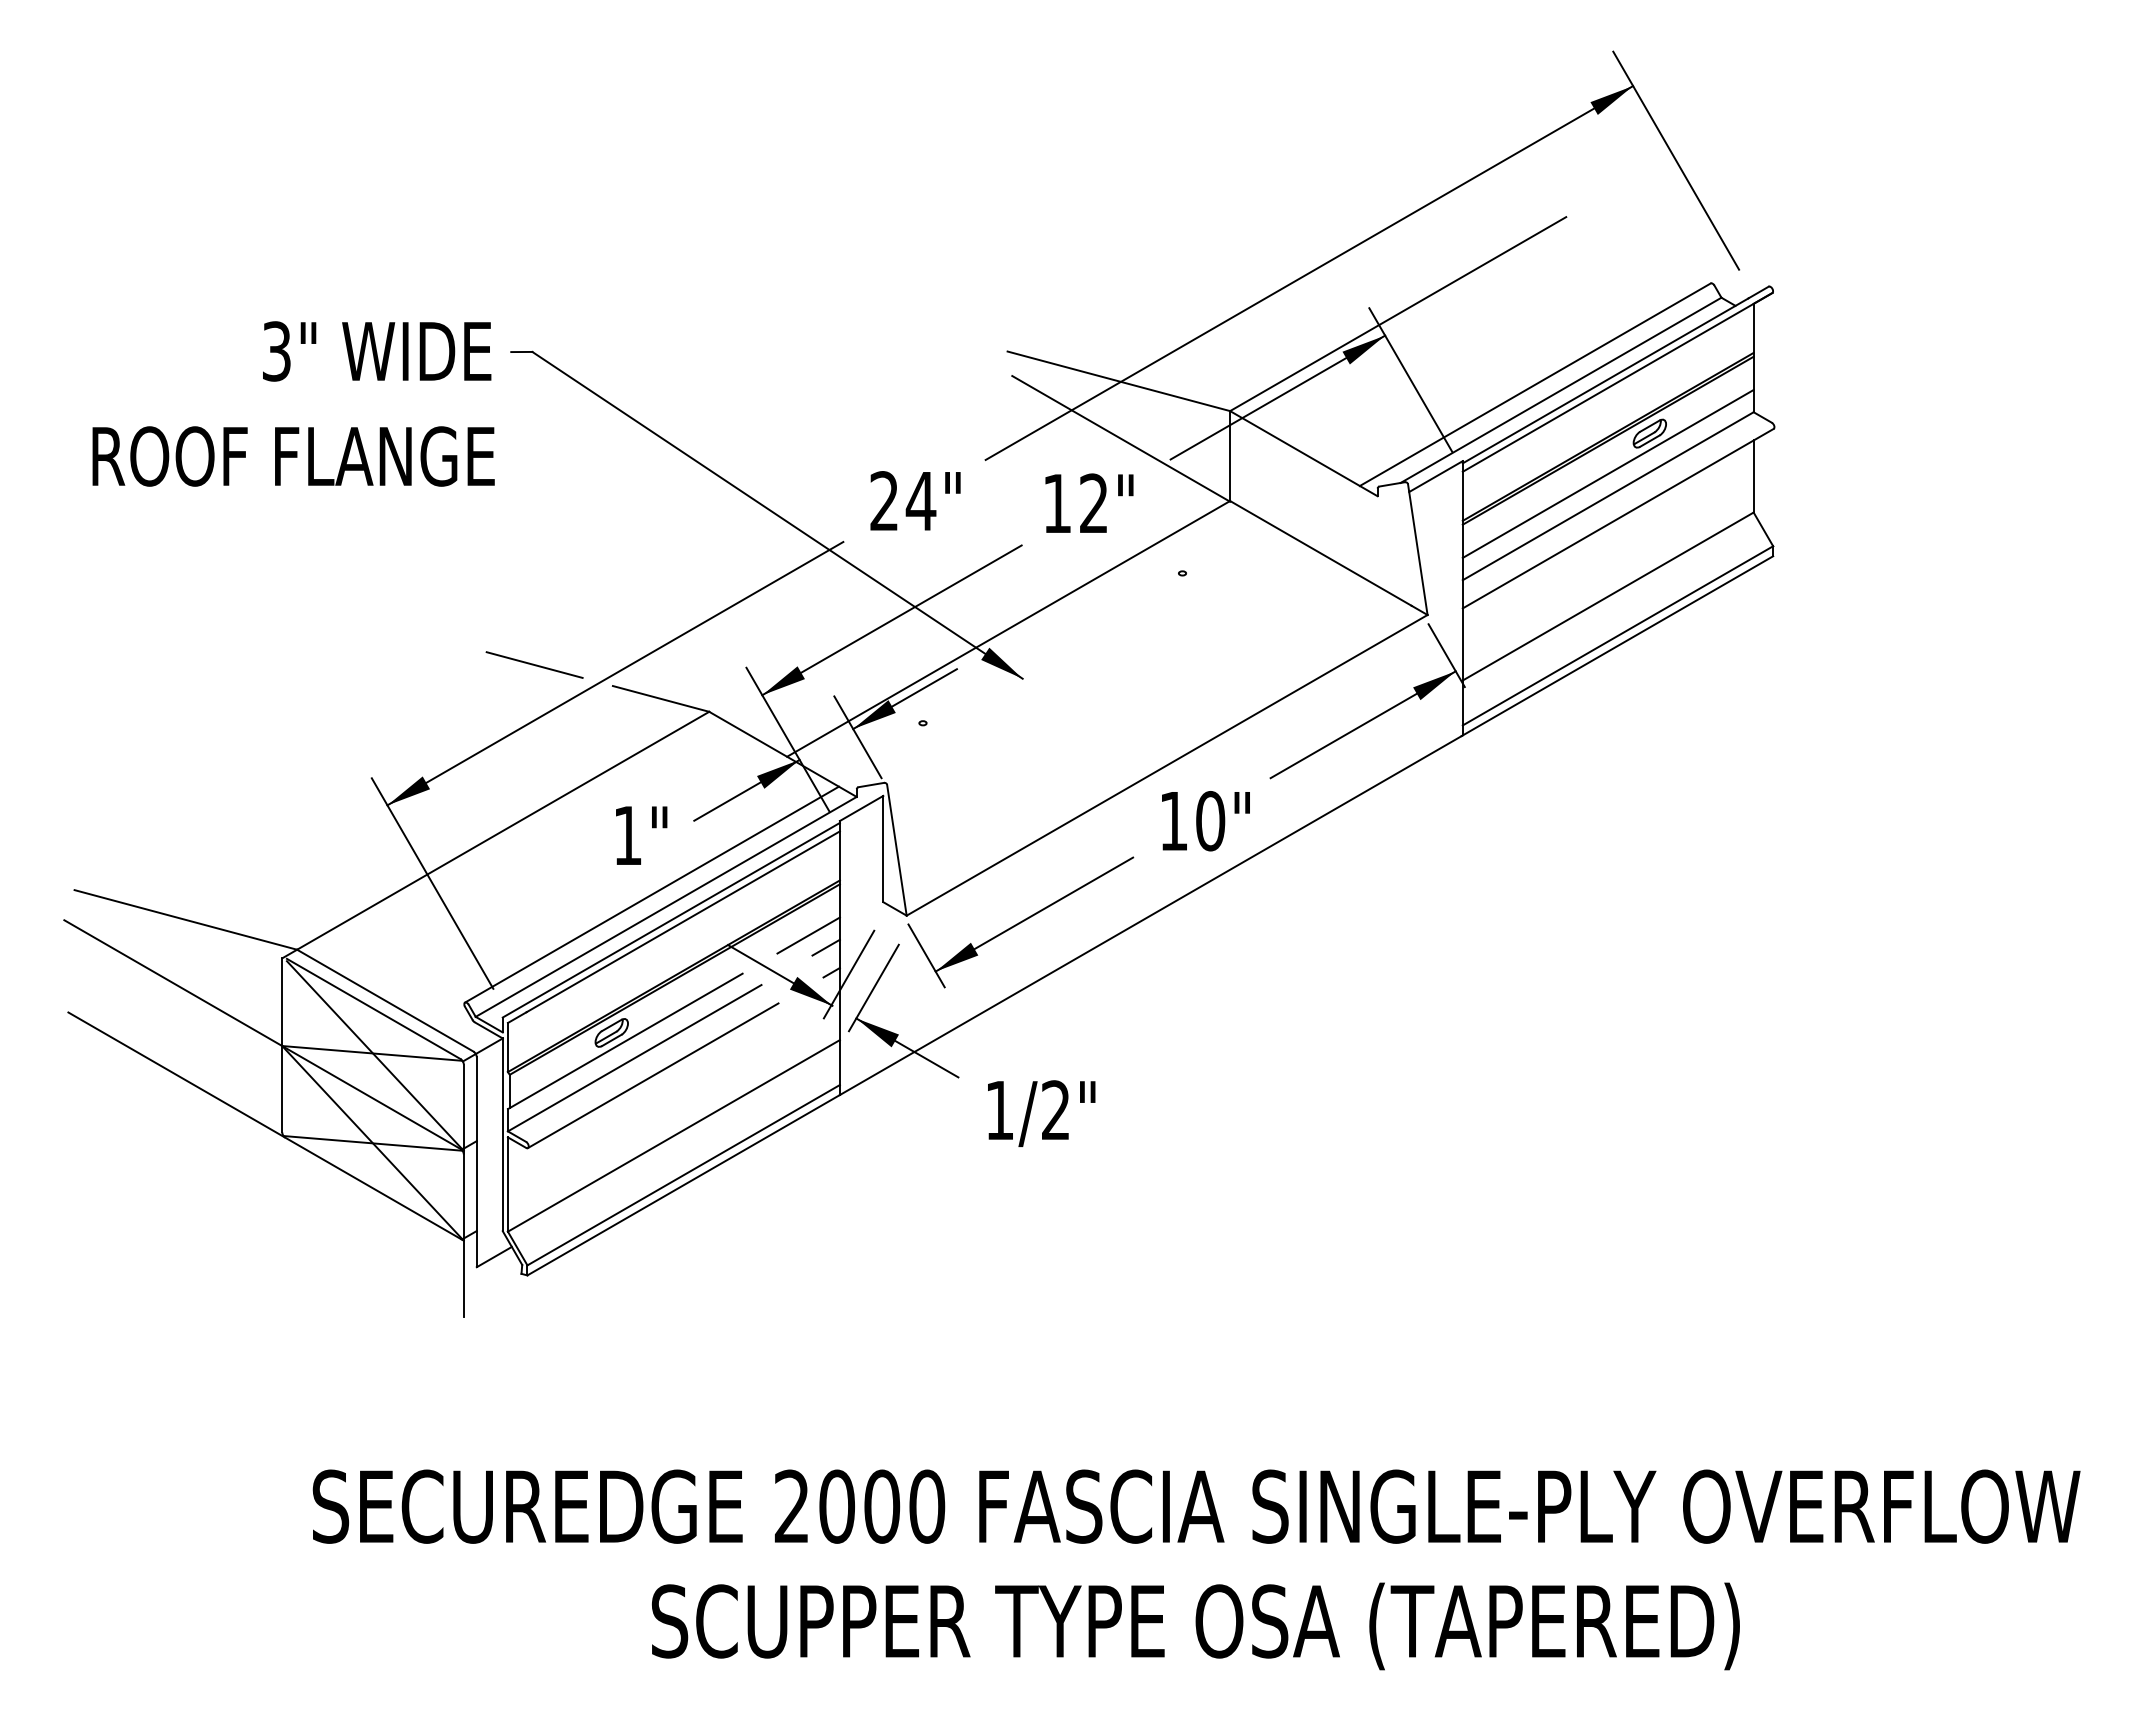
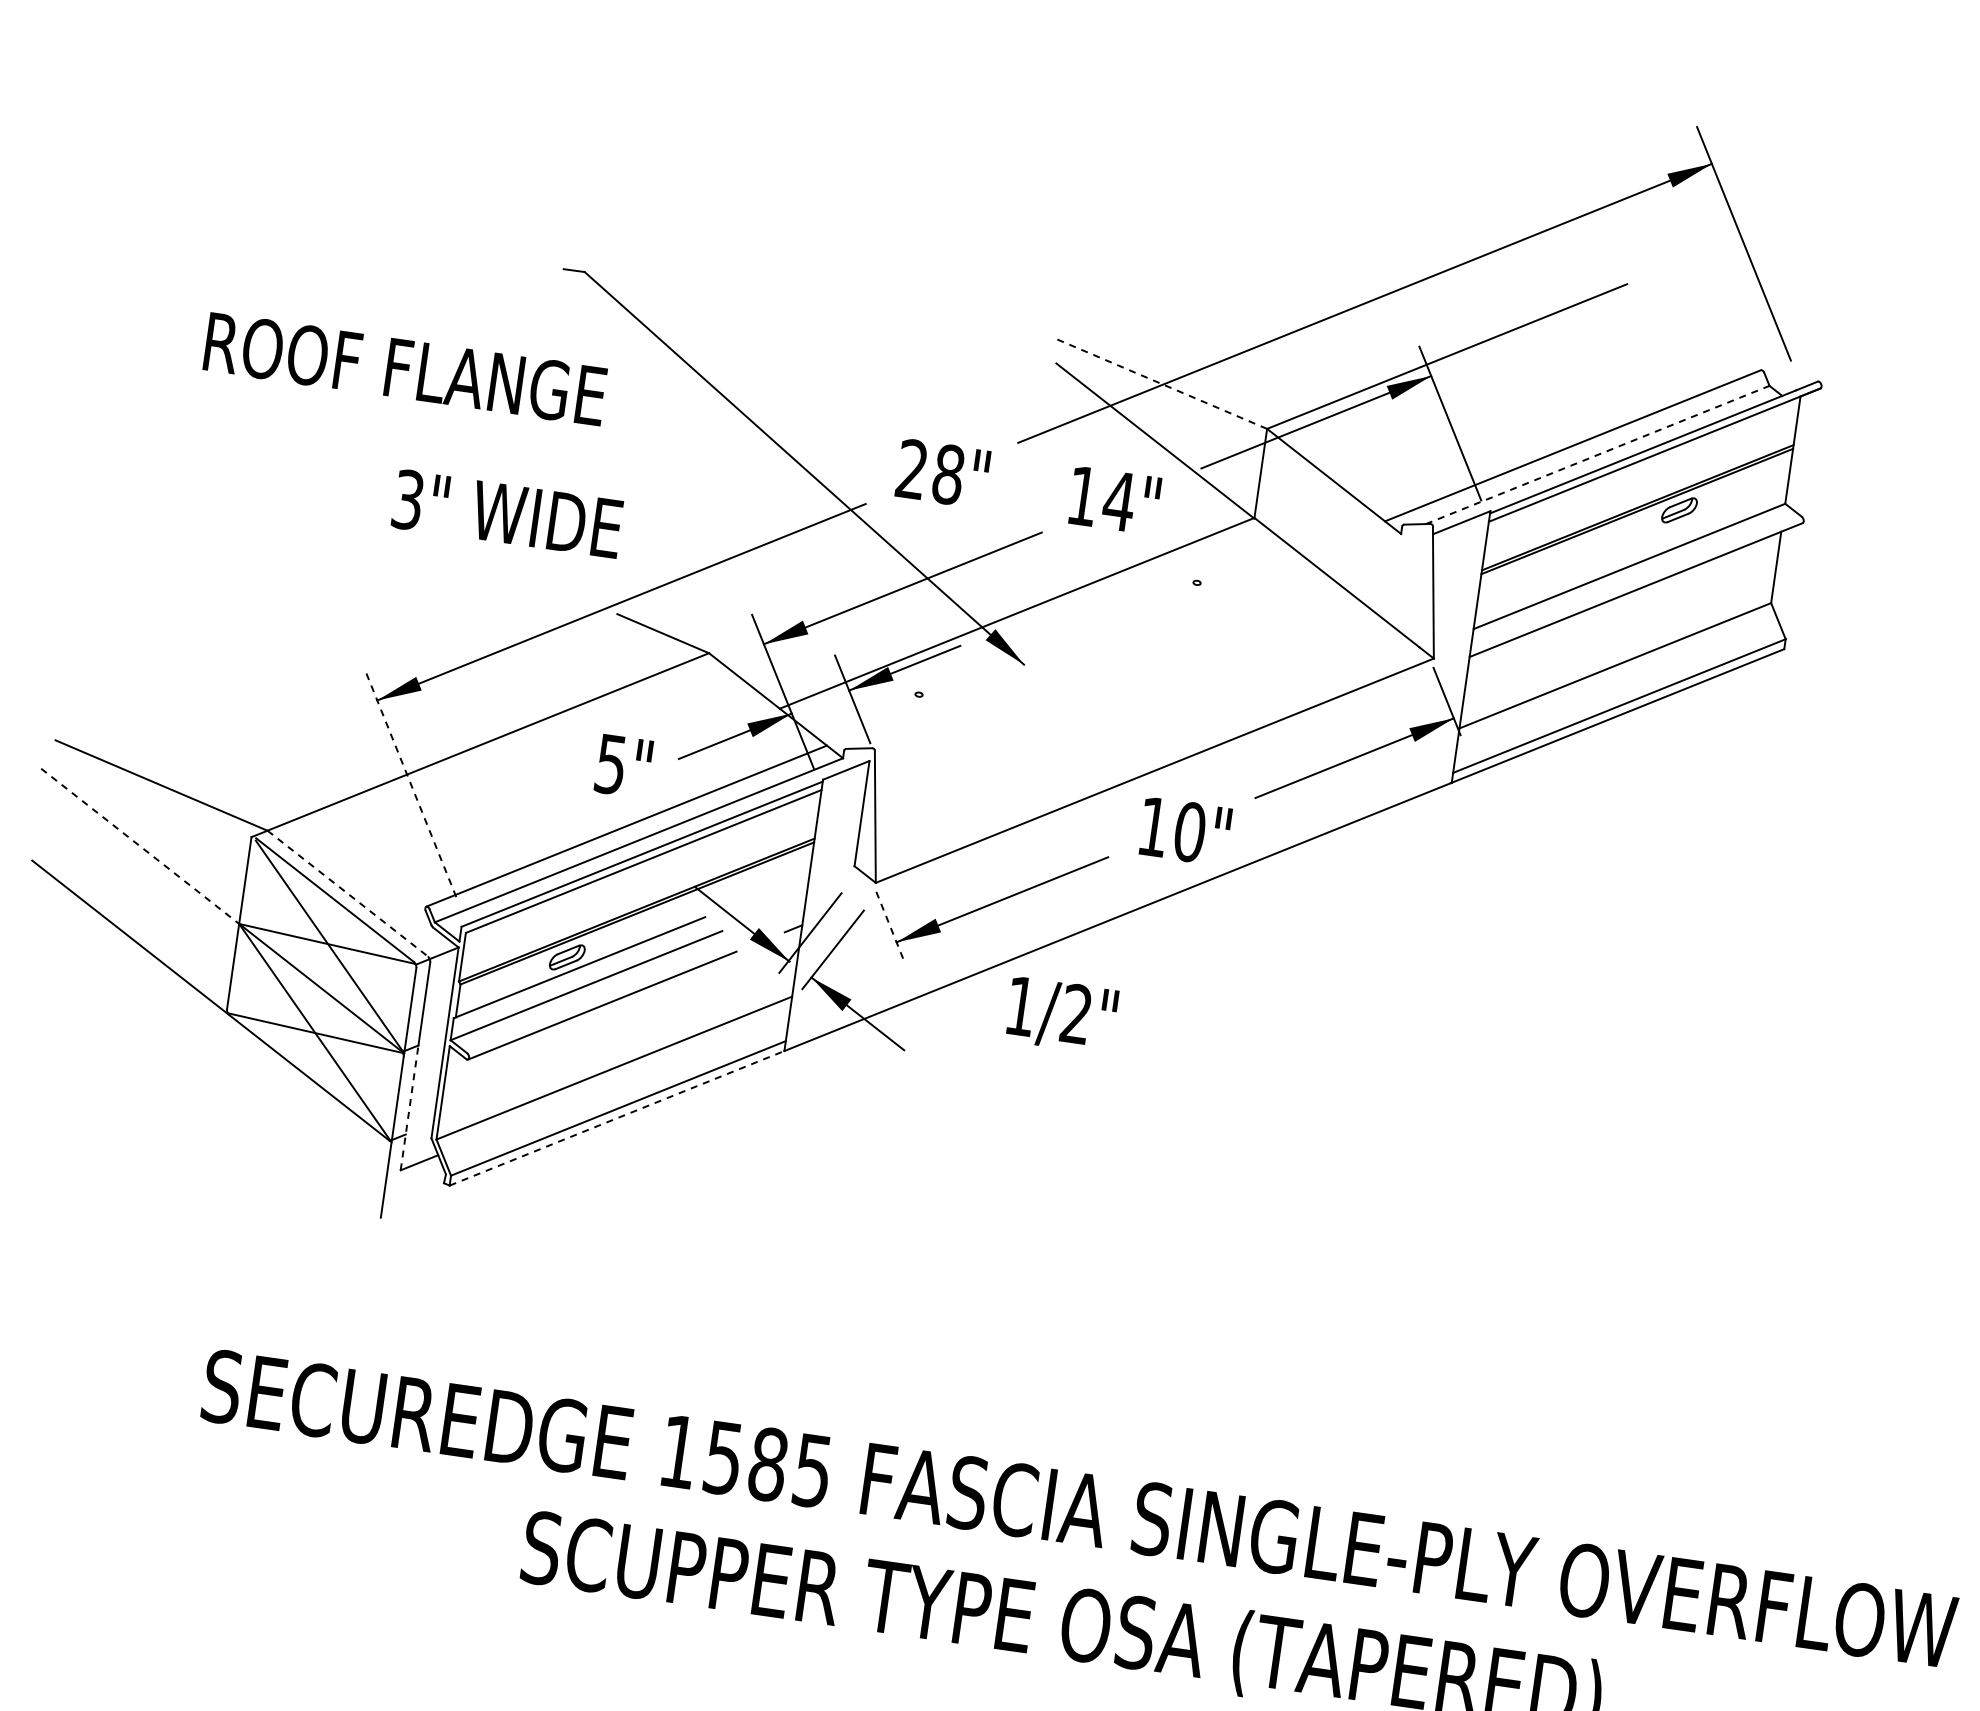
text: (377, 351) -> (507, 514), moved
line: (1118, 381) -> (1160, 383), solid -> dashed
line: (1561, 390) -> (1598, 455), solid -> dashed
text: (293, 456) -> (405, 369), moved
line: (1607, 473) -> (1631, 543), removed
text: (920, 501) -> (947, 474), 24" -> 28"
text: (1093, 502) -> (1118, 500), 12" -> 14"
line: (534, 664) -> (542, 581), removed
text: (627, 835) -> (610, 764), 1" -> 5"
line: (432, 883) -> (410, 784), solid -> dashed
line: (808, 935) -> (775, 888), removed
line: (825, 947) -> (790, 902), removed
line: (926, 956) -> (889, 926), solid -> dashed
line: (173, 983) -> (140, 846), solid -> dashed
line: (385, 1000) -> (347, 893), solid -> dashed
text: (1041, 1113) -> (1061, 1015), moved
line: (684, 1184) -> (617, 1117), solid -> dashed
line: (476, 1203) -> (409, 1107), solid -> dashed
text: (859, 1506) -> (745, 1461), 2000 -> 1585

